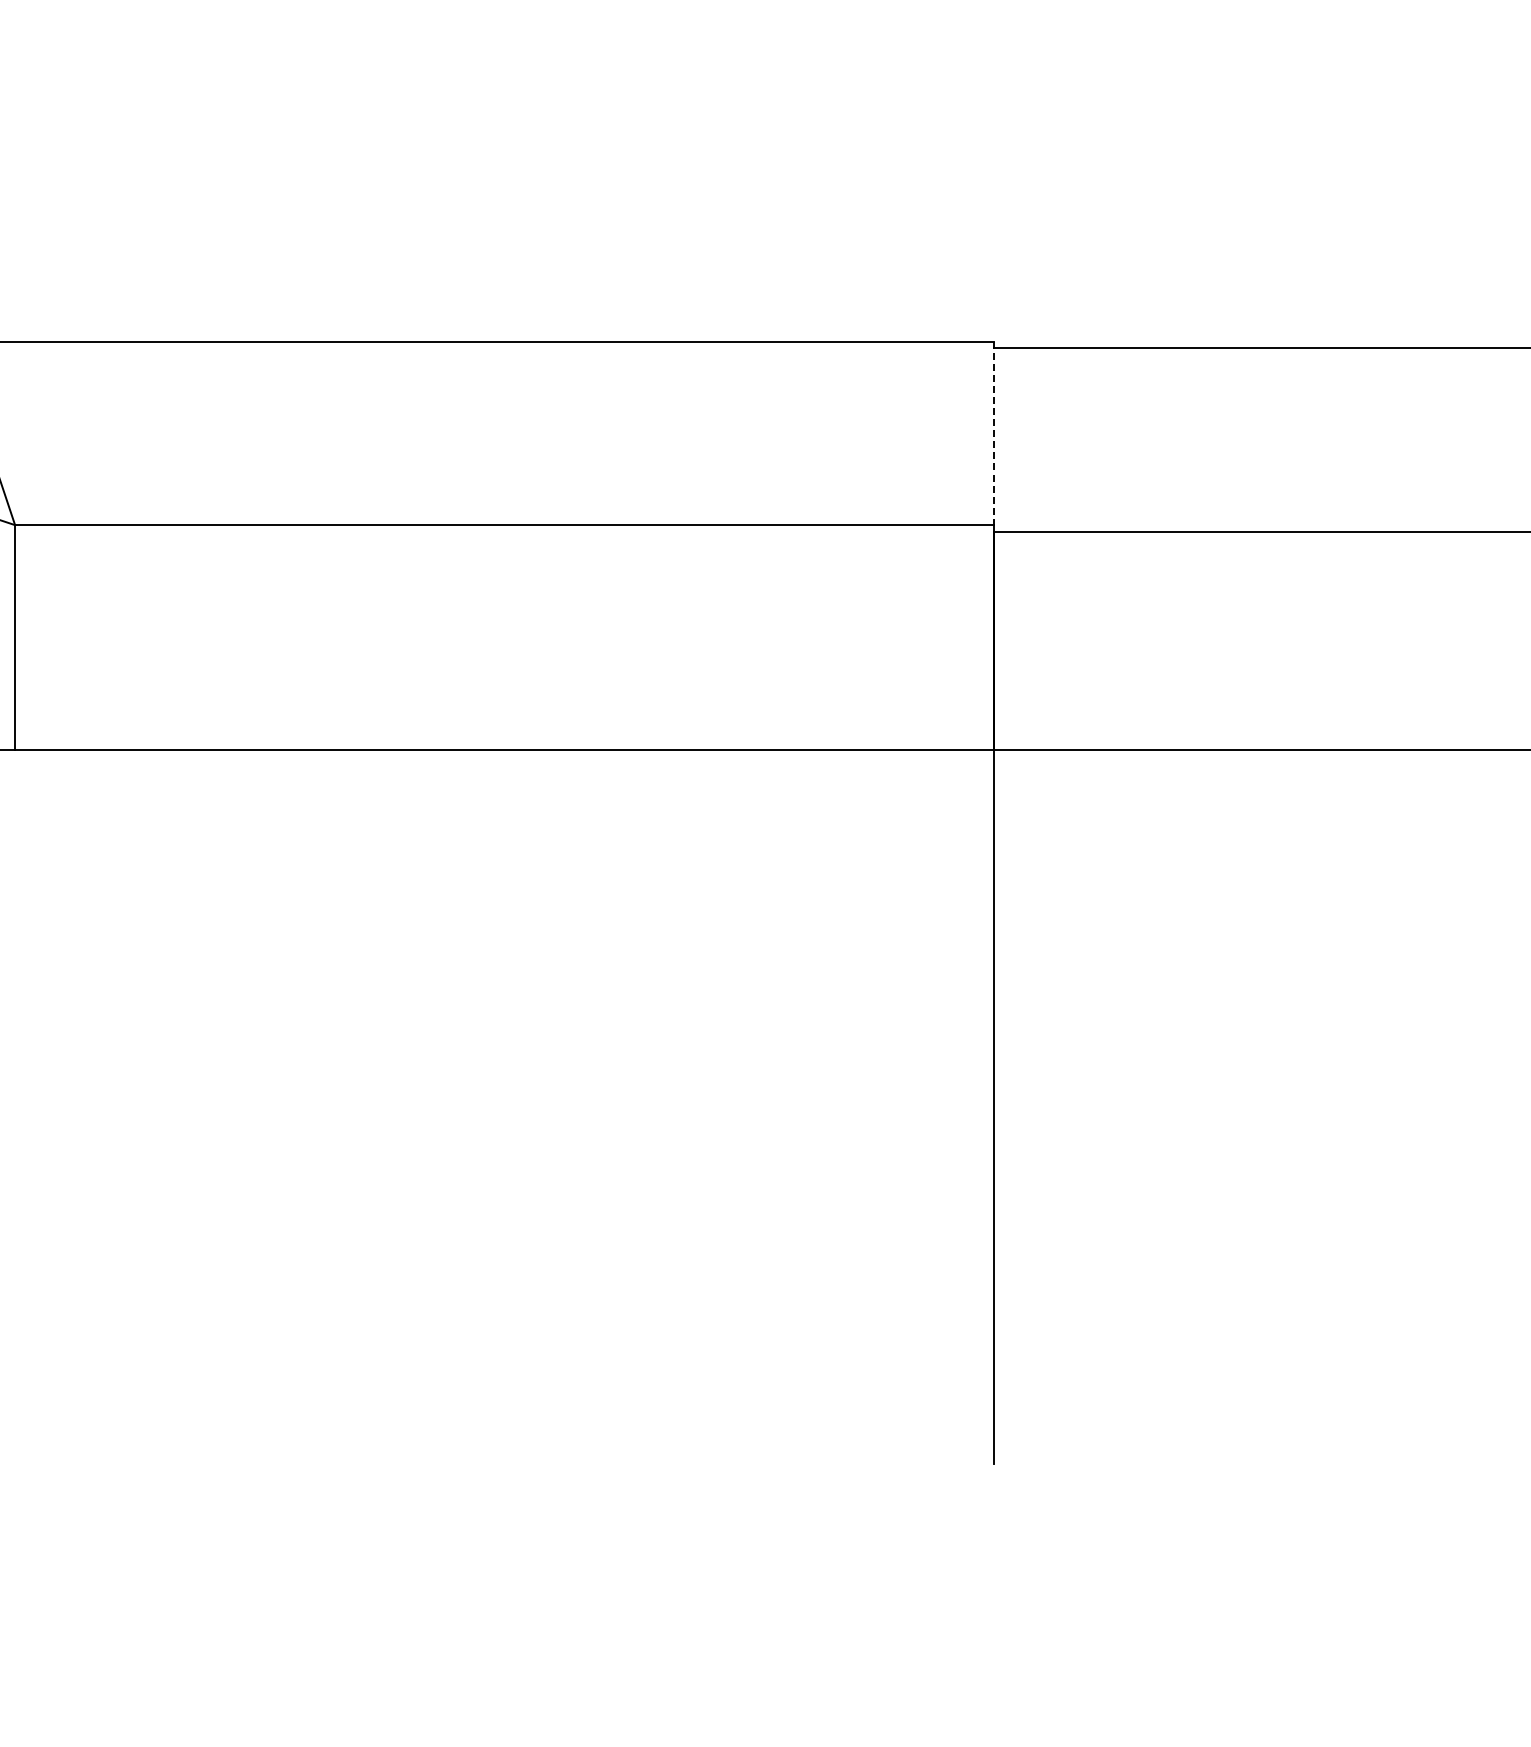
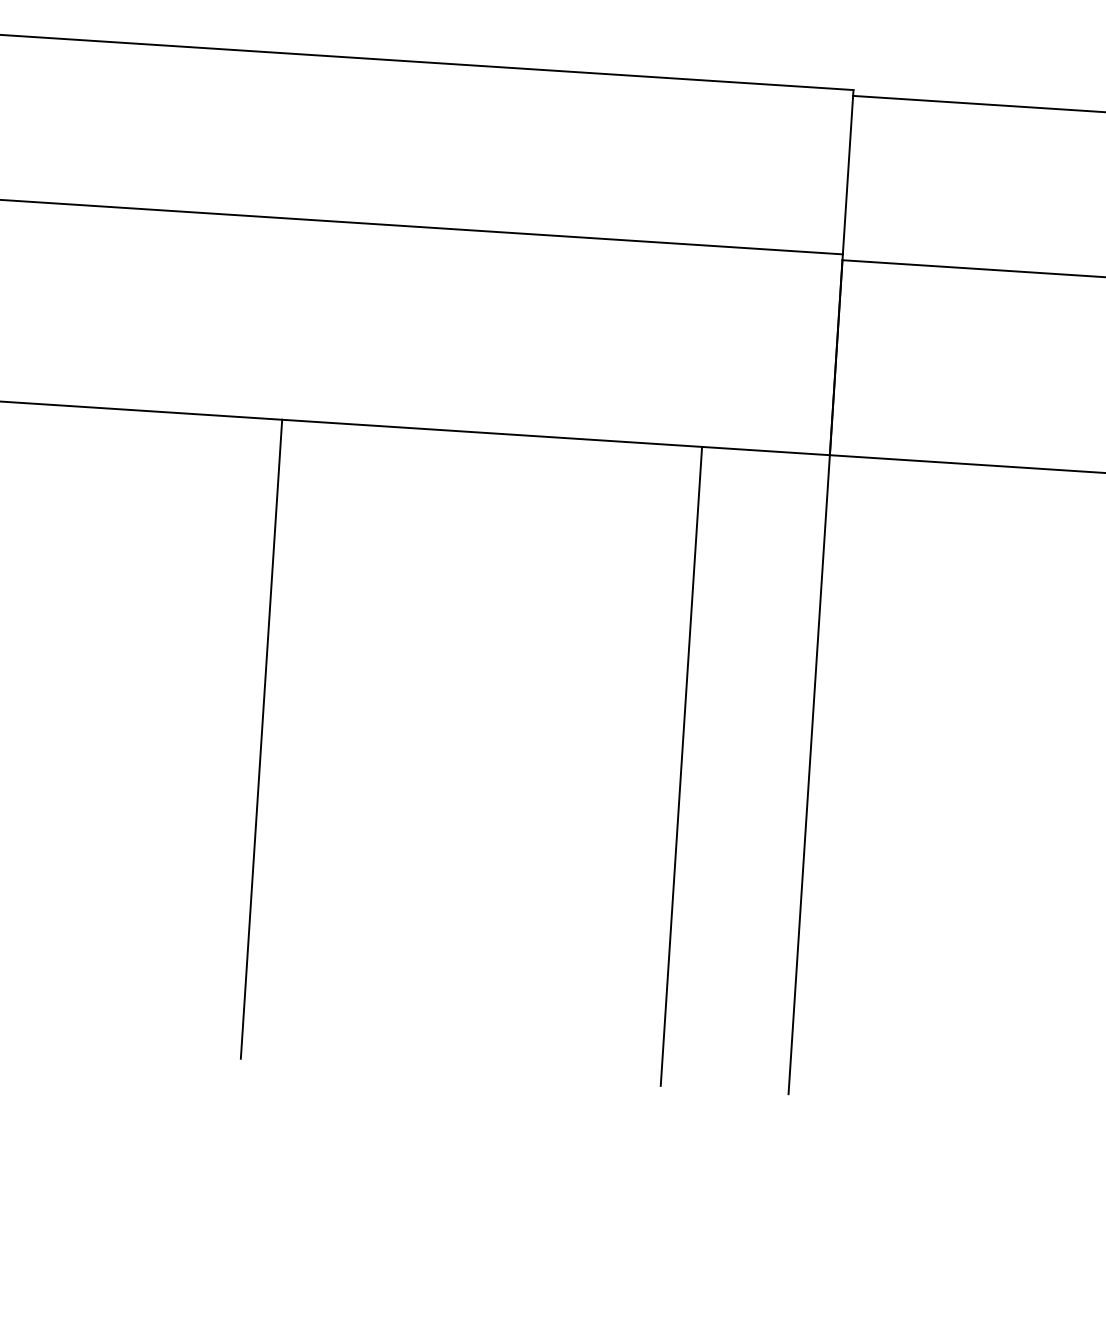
line: (994, 433) -> (848, 172), dashed -> solid
line: (382, 1106) -> (261, 739), added
line: (851, 1106) -> (681, 766), added

